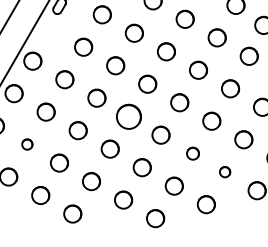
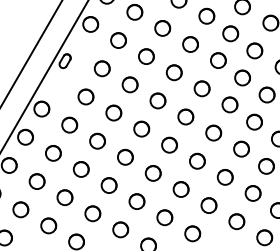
circle: (129, 115) -> (125, 156), size x0.71
circle: (26, 144) -> (36, 181), size x1.67
circle: (192, 153) -> (180, 189), size x1.43
circle: (224, 172) -> (208, 205), size x1.67

